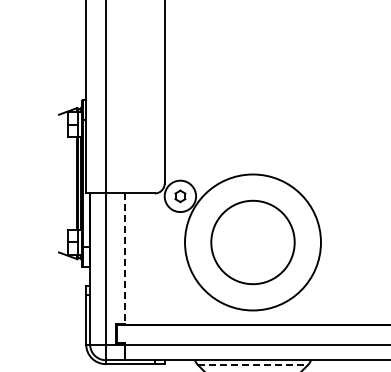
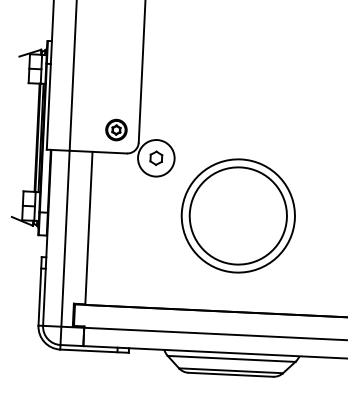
part: (144, 173) -> (115, 129), added
circle: (252, 242) -> (237, 215), size x0.71
line: (125, 259) -> (88, 228), dashed -> solid
line: (253, 365) -> (232, 359), dashed -> solid

